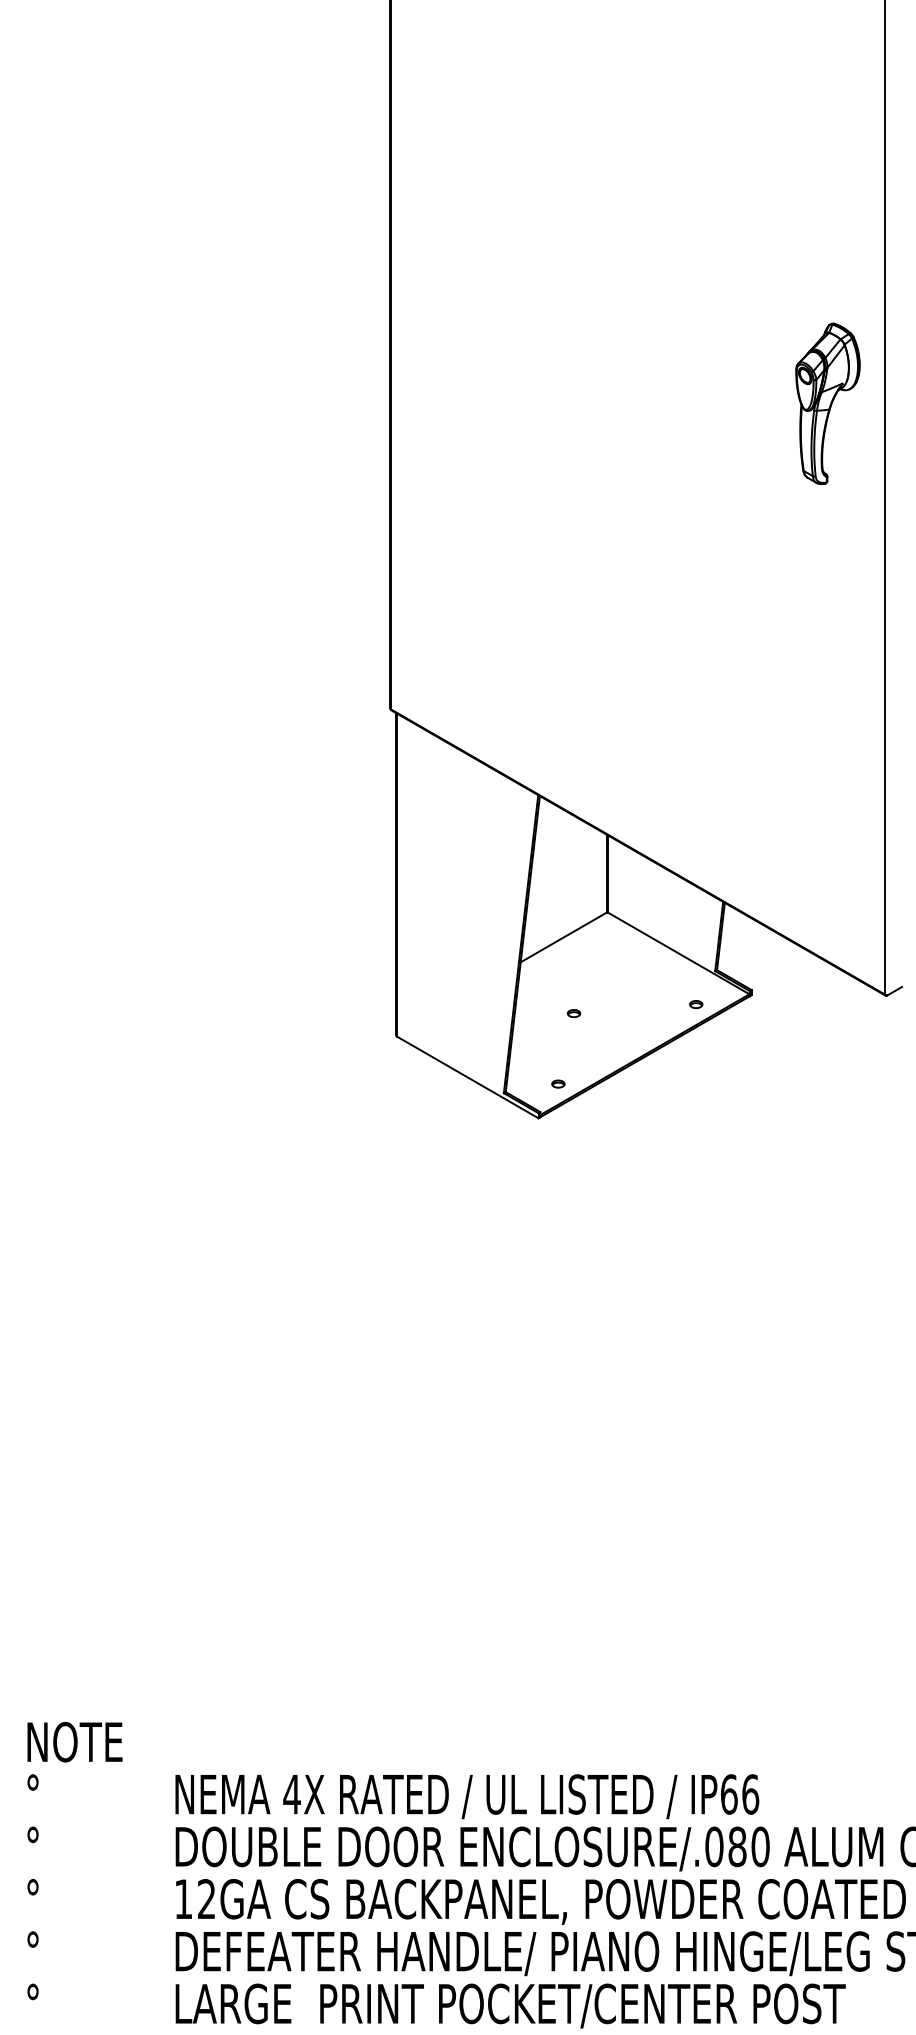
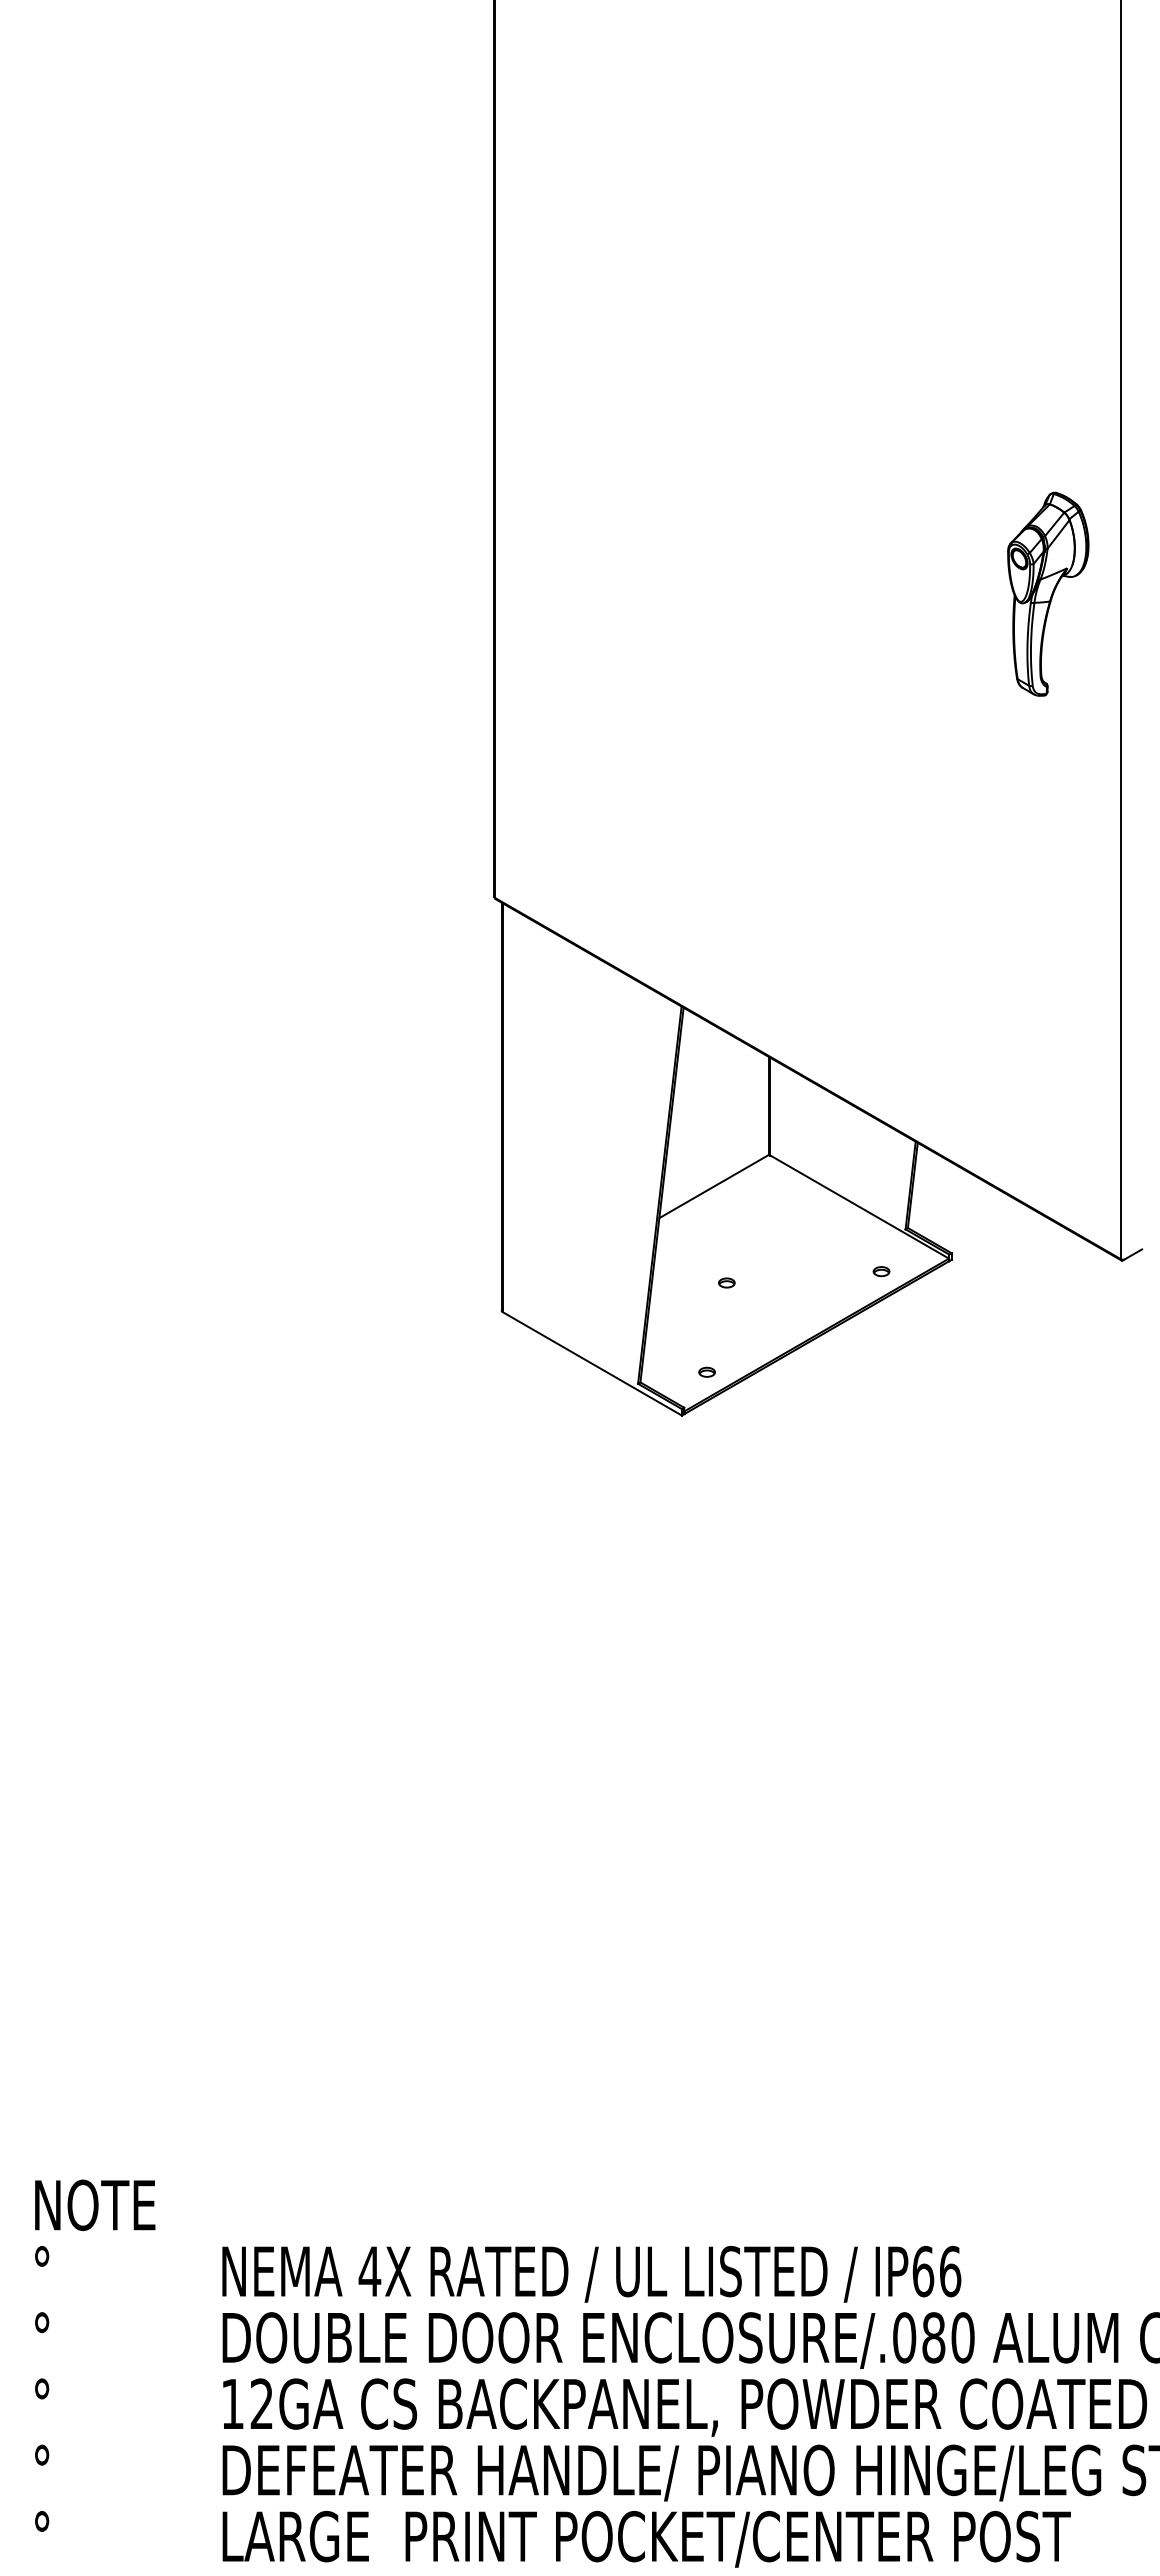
part: (828, 403) -> (1048, 593), moved

